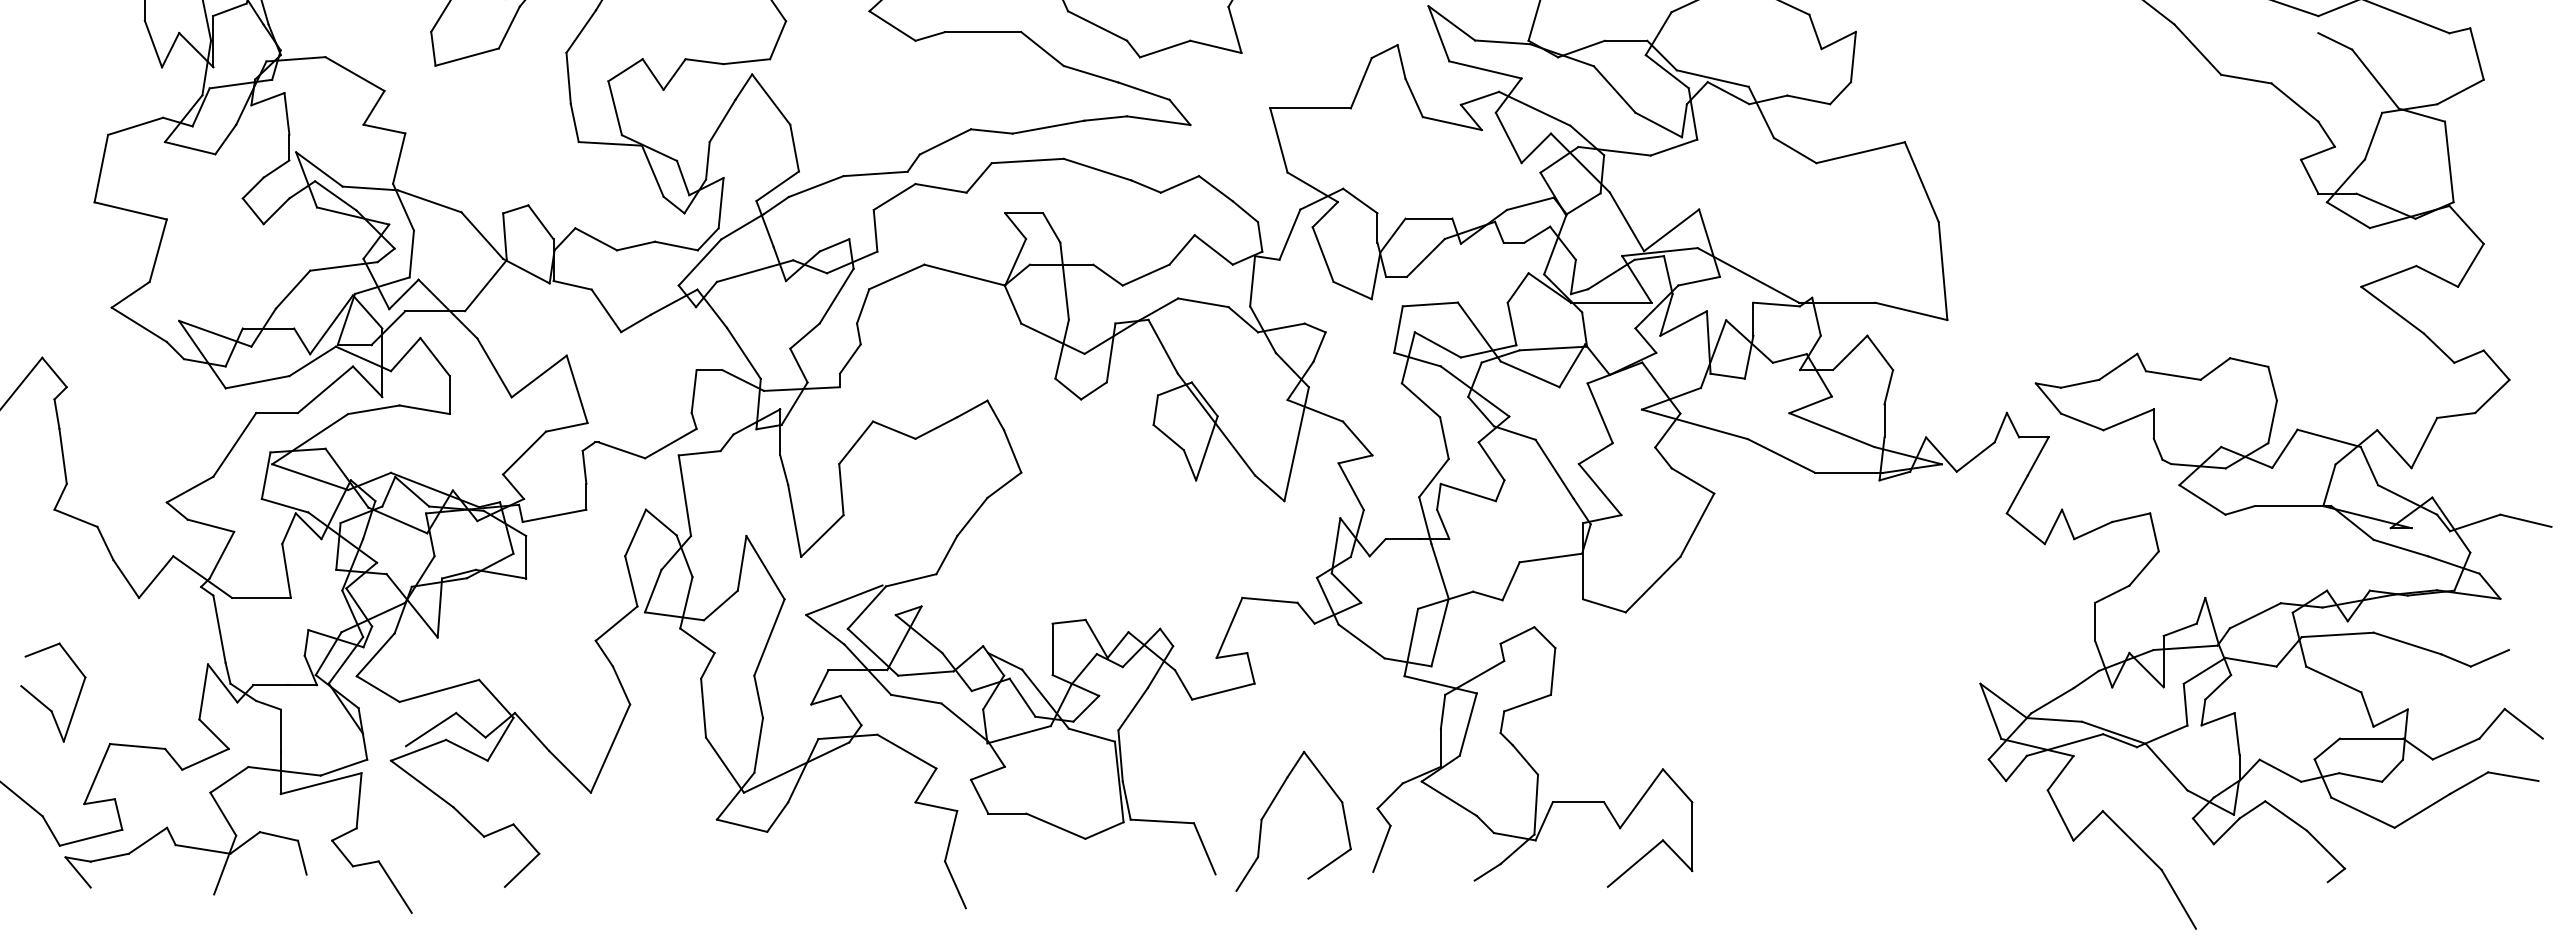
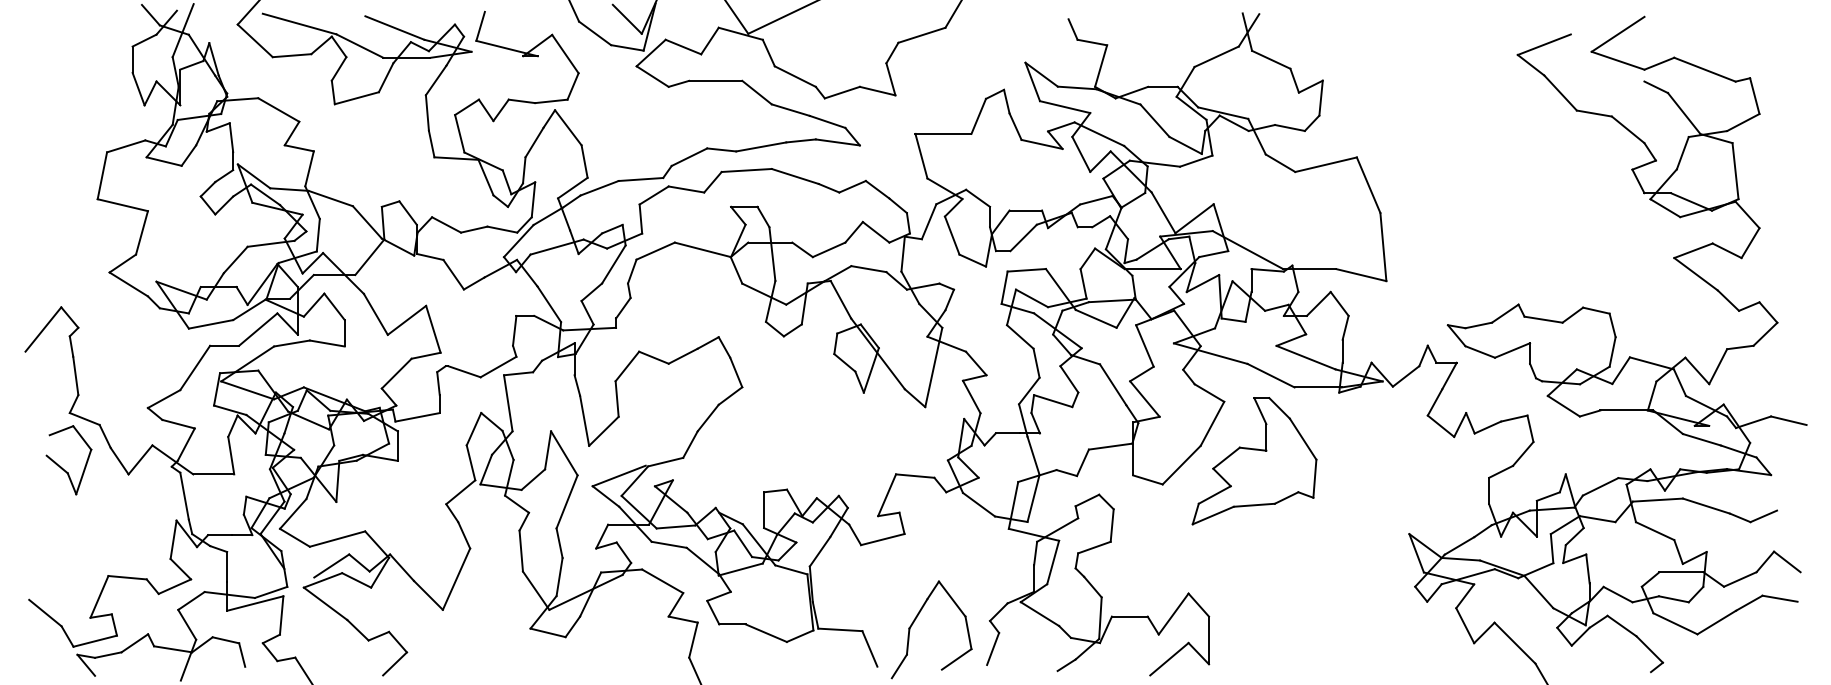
part: (1757, 579) -> (1254, 461), added
part: (42, 701) -> (61, 466), moved

